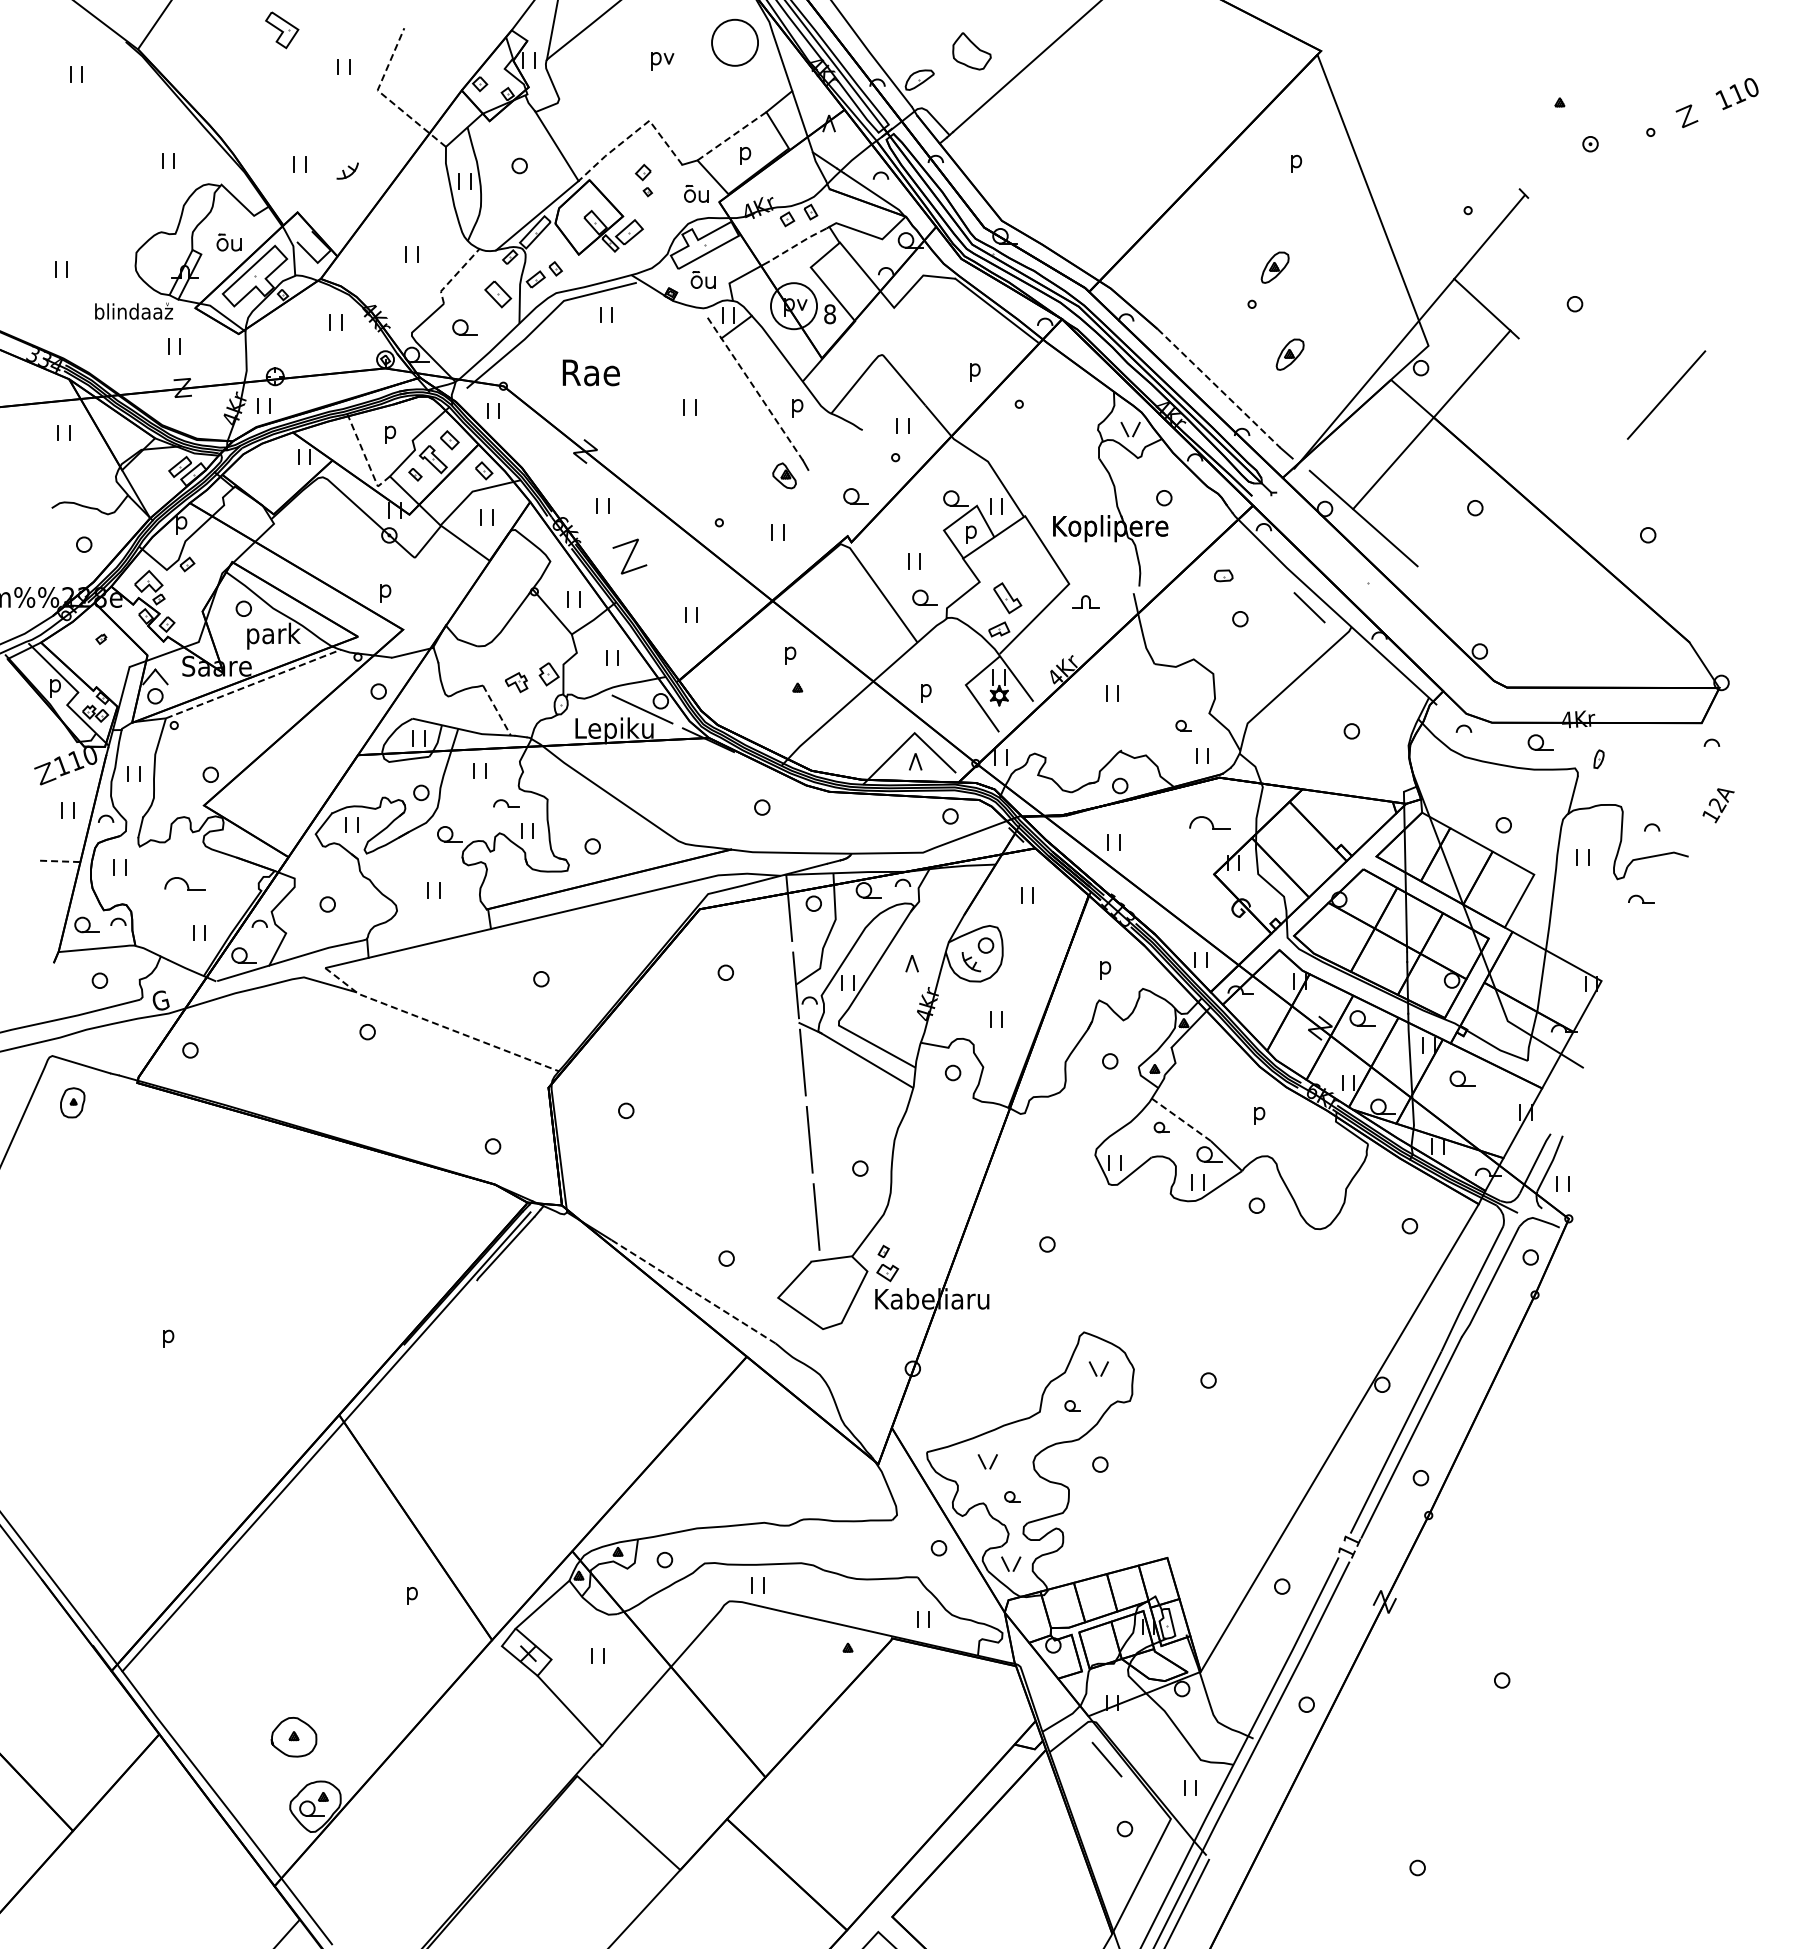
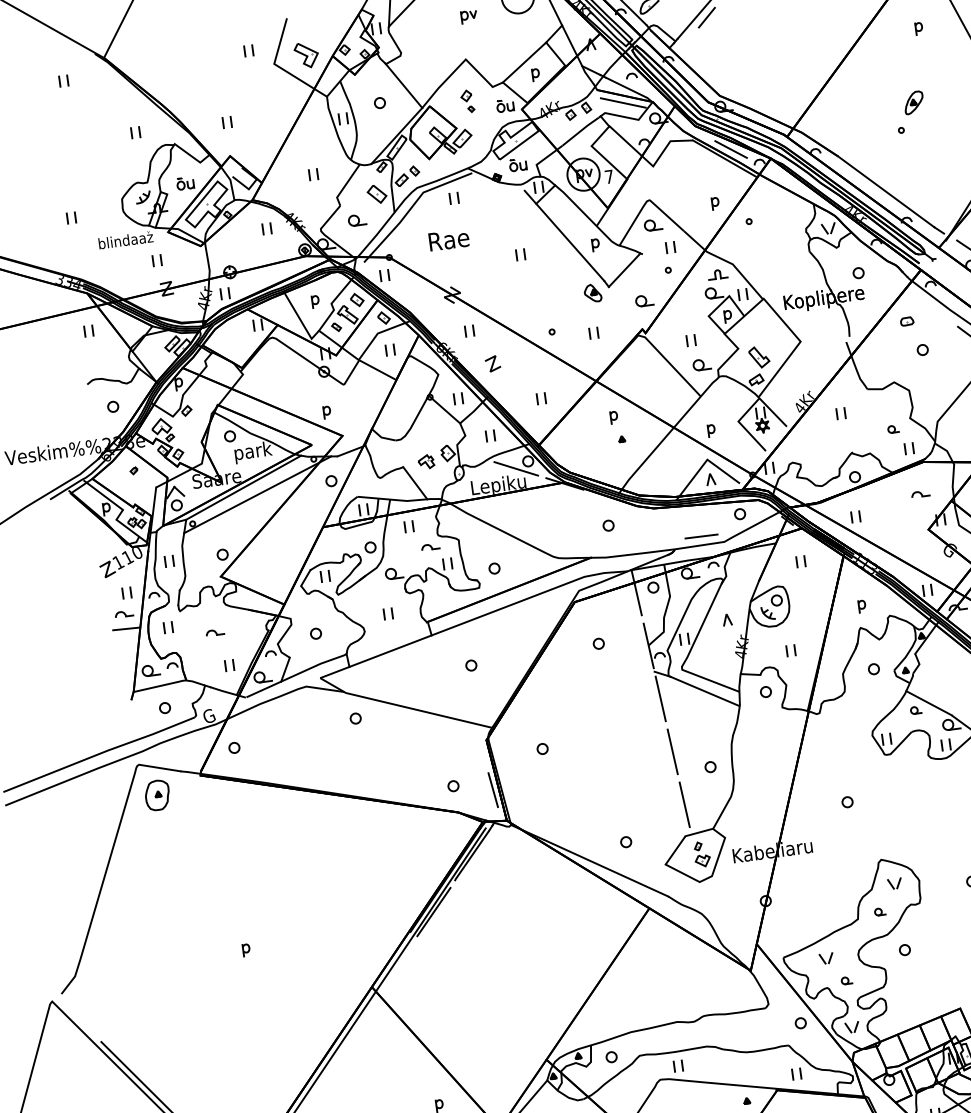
part: (282, 30) -> (306, 55), moved
line: (385, 96) -> (280, 67), dashed -> solid
line: (998, 107) -> (706, 17), added
line: (633, 133) -> (455, 69), dashed -> solid
line: (732, 136) -> (524, 62), dashed -> solid
part: (347, 170) -> (143, 196), moved
line: (863, 212) -> (623, 103), added
line: (797, 244) -> (580, 131), dashed -> solid
line: (455, 275) -> (345, 185), dashed -> solid
line: (1007, 298) -> (731, 149), added
text: (829, 314) -> (608, 177), 8 -> 7
part: (1289, 354) -> (932, 161), removed
line: (1219, 388) -> (886, 191), dashed -> solid
line: (755, 389) -> (564, 236), dashed -> solid
part: (882, 390) -> (652, 224), added
line: (833, 448) -> (624, 269), added
line: (365, 458) -> (300, 320), dashed -> solid
part: (629, 556) -> (492, 363), size x0.62
part: (1085, 601) -> (717, 274), moved
line: (253, 684) -> (243, 488), dashed -> solid
line: (271, 696) -> (257, 494), added
line: (496, 710) -> (414, 483), dashed -> solid
part: (1209, 822) -> (920, 494), size x0.62
part: (59, 839) -> (123, 613), added
line: (891, 840) -> (701, 536), added
line: (60, 861) -> (126, 628), dashed -> solid
part: (185, 883) -> (215, 632), size x0.62
line: (437, 1024) -> (403, 706), dashed -> solid
part: (72, 1102) -> (157, 795), size x1.43
line: (1181, 1120) -> (928, 703), dashed -> solid
line: (548, 1159) -> (493, 790), added
part: (887, 1263) -> (701, 854), moved
line: (693, 1291) -> (606, 868), dashed -> solid
line: (441, 1320) -> (434, 911), added

